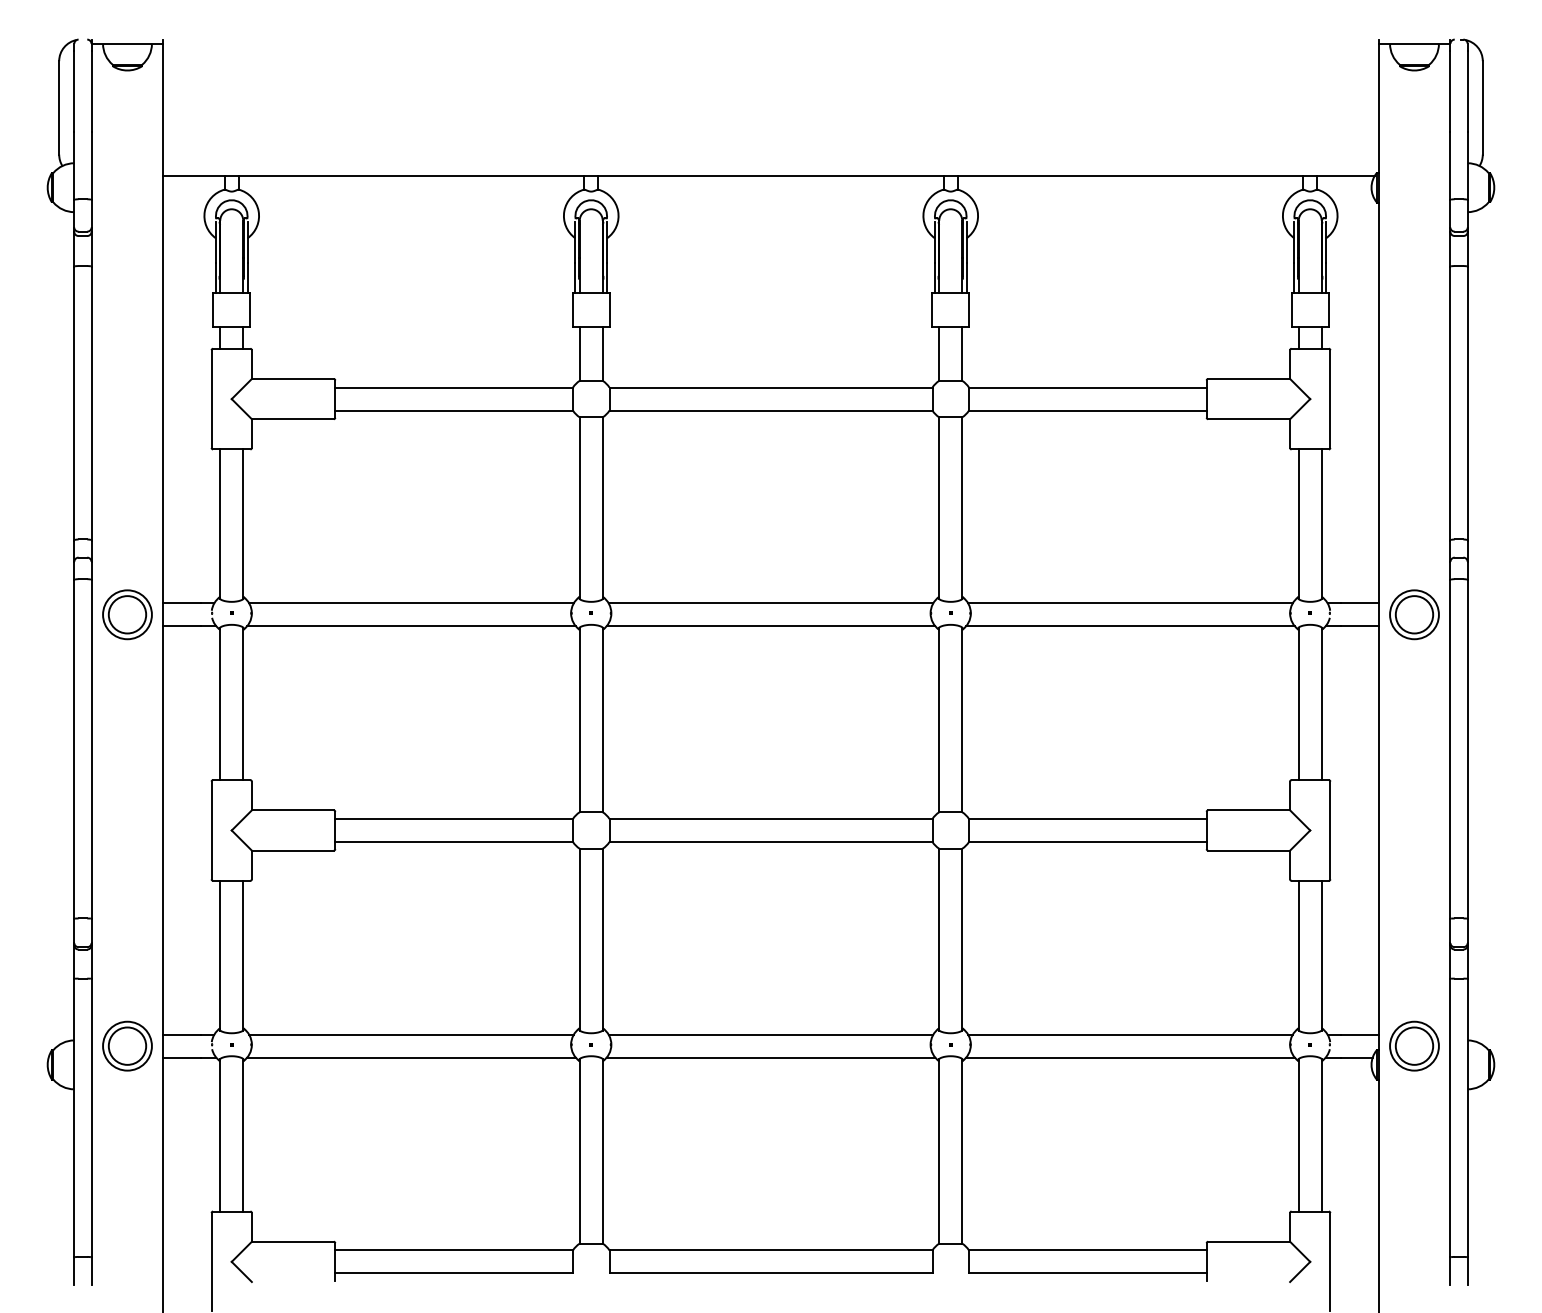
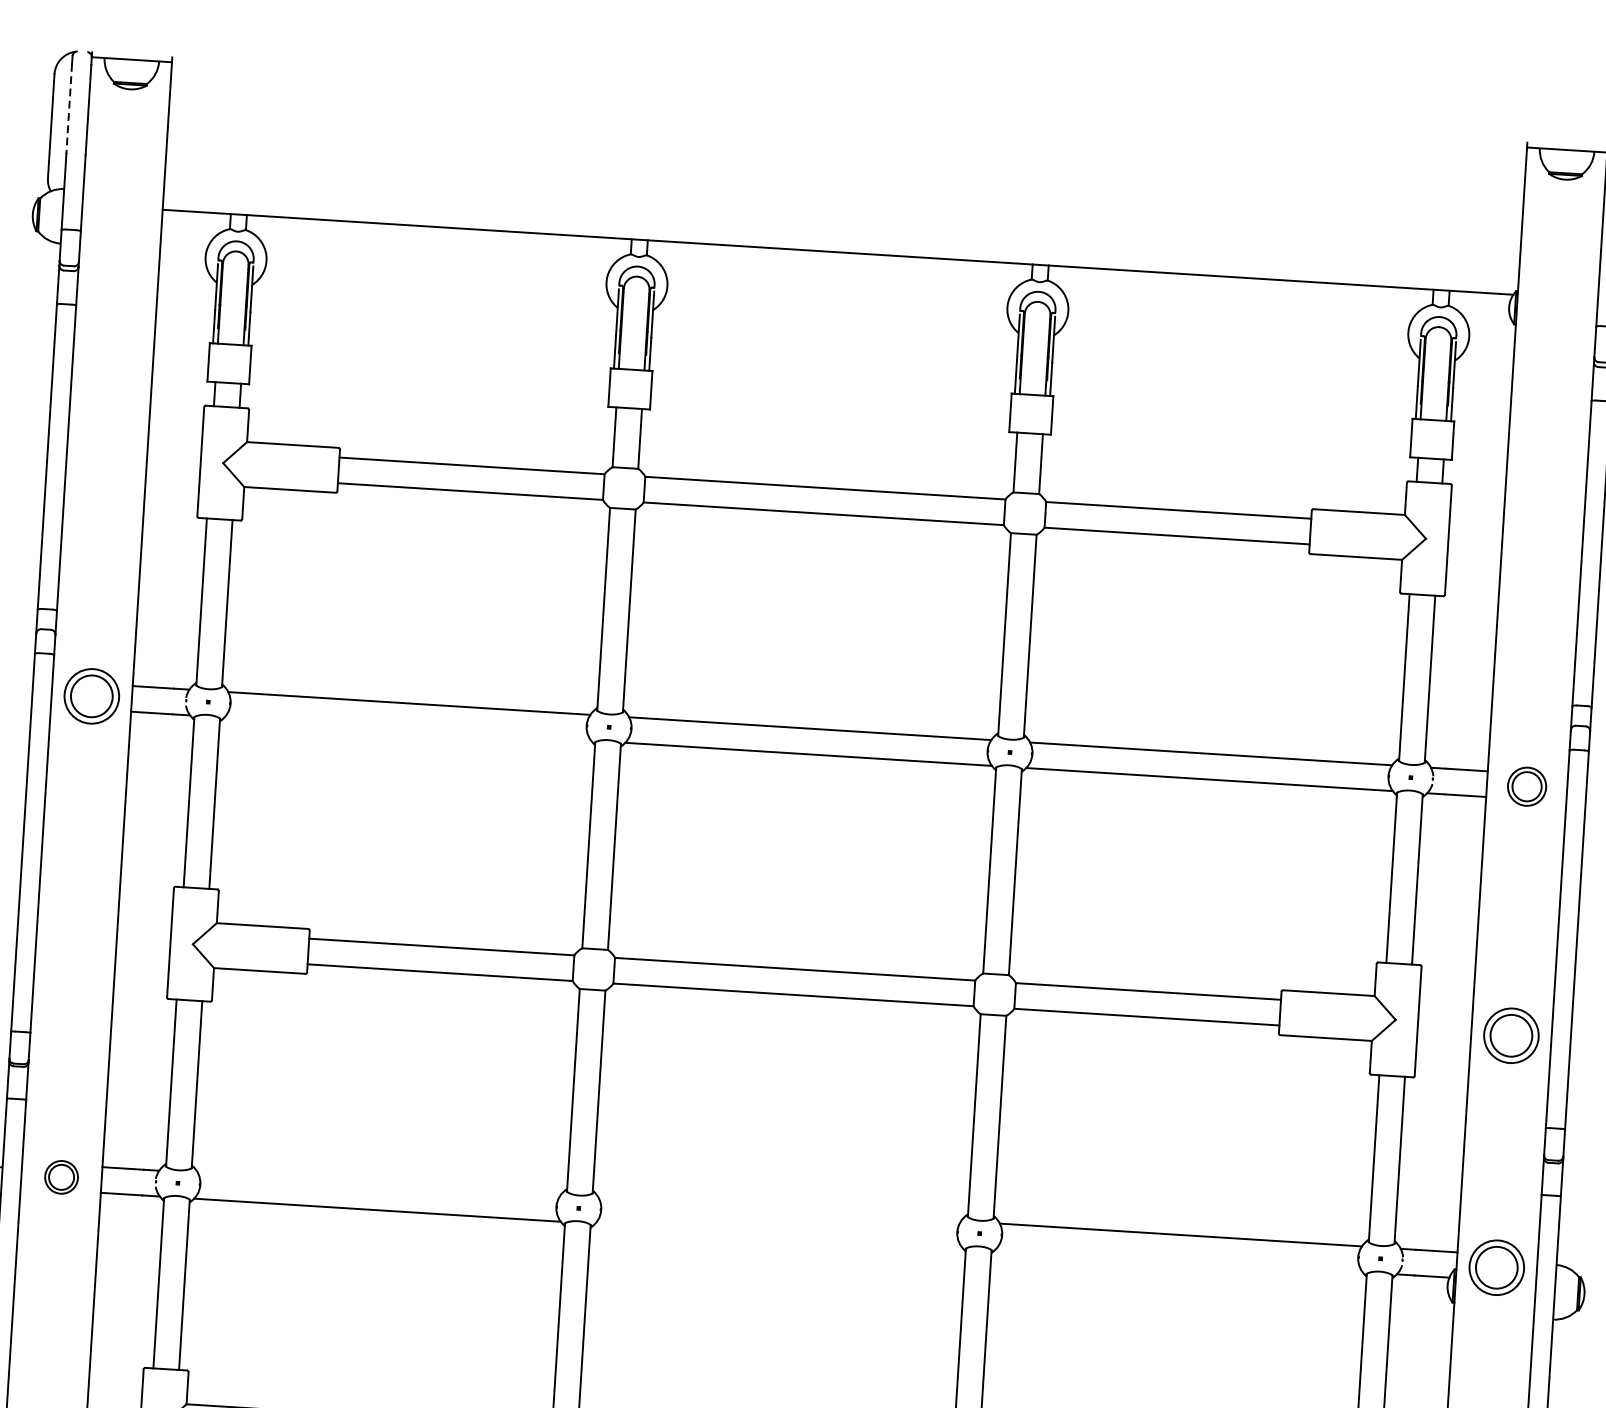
line: (74, 91) -> (69, 109), solid -> dashed
part: (1414, 614) -> (1527, 786), size x0.7
line: (411, 626) -> (407, 729), removed
part: (1414, 837) -> (1511, 1035), added
line: (411, 1034) -> (379, 1184), removed
line: (770, 1034) -> (779, 1209), removed
part: (127, 1045) -> (61, 1176), size x0.6
line: (770, 1057) -> (777, 1235), removed
line: (1130, 1057) -> (1179, 1260), removed

